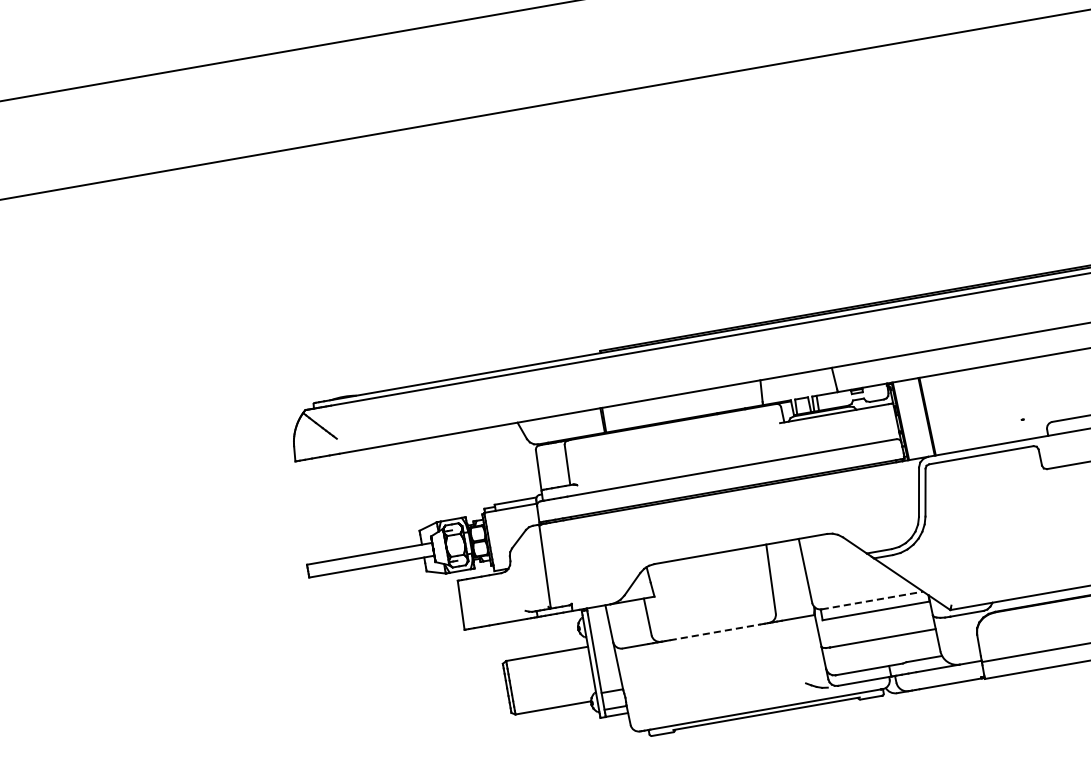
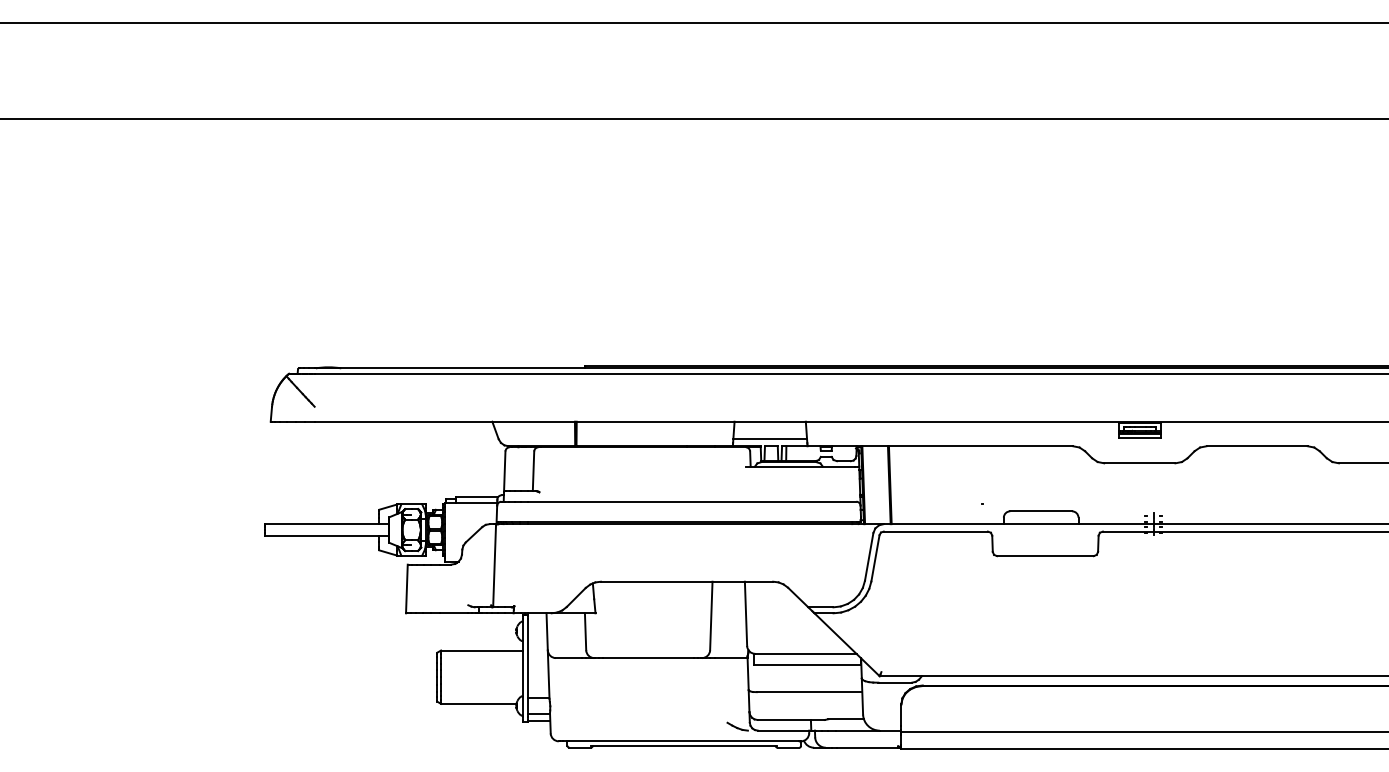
line: (799, 391) -> (770, 439), added
line: (872, 600) -> (805, 653), dashed -> solid
line: (715, 632) -> (648, 658), dashed -> solid

